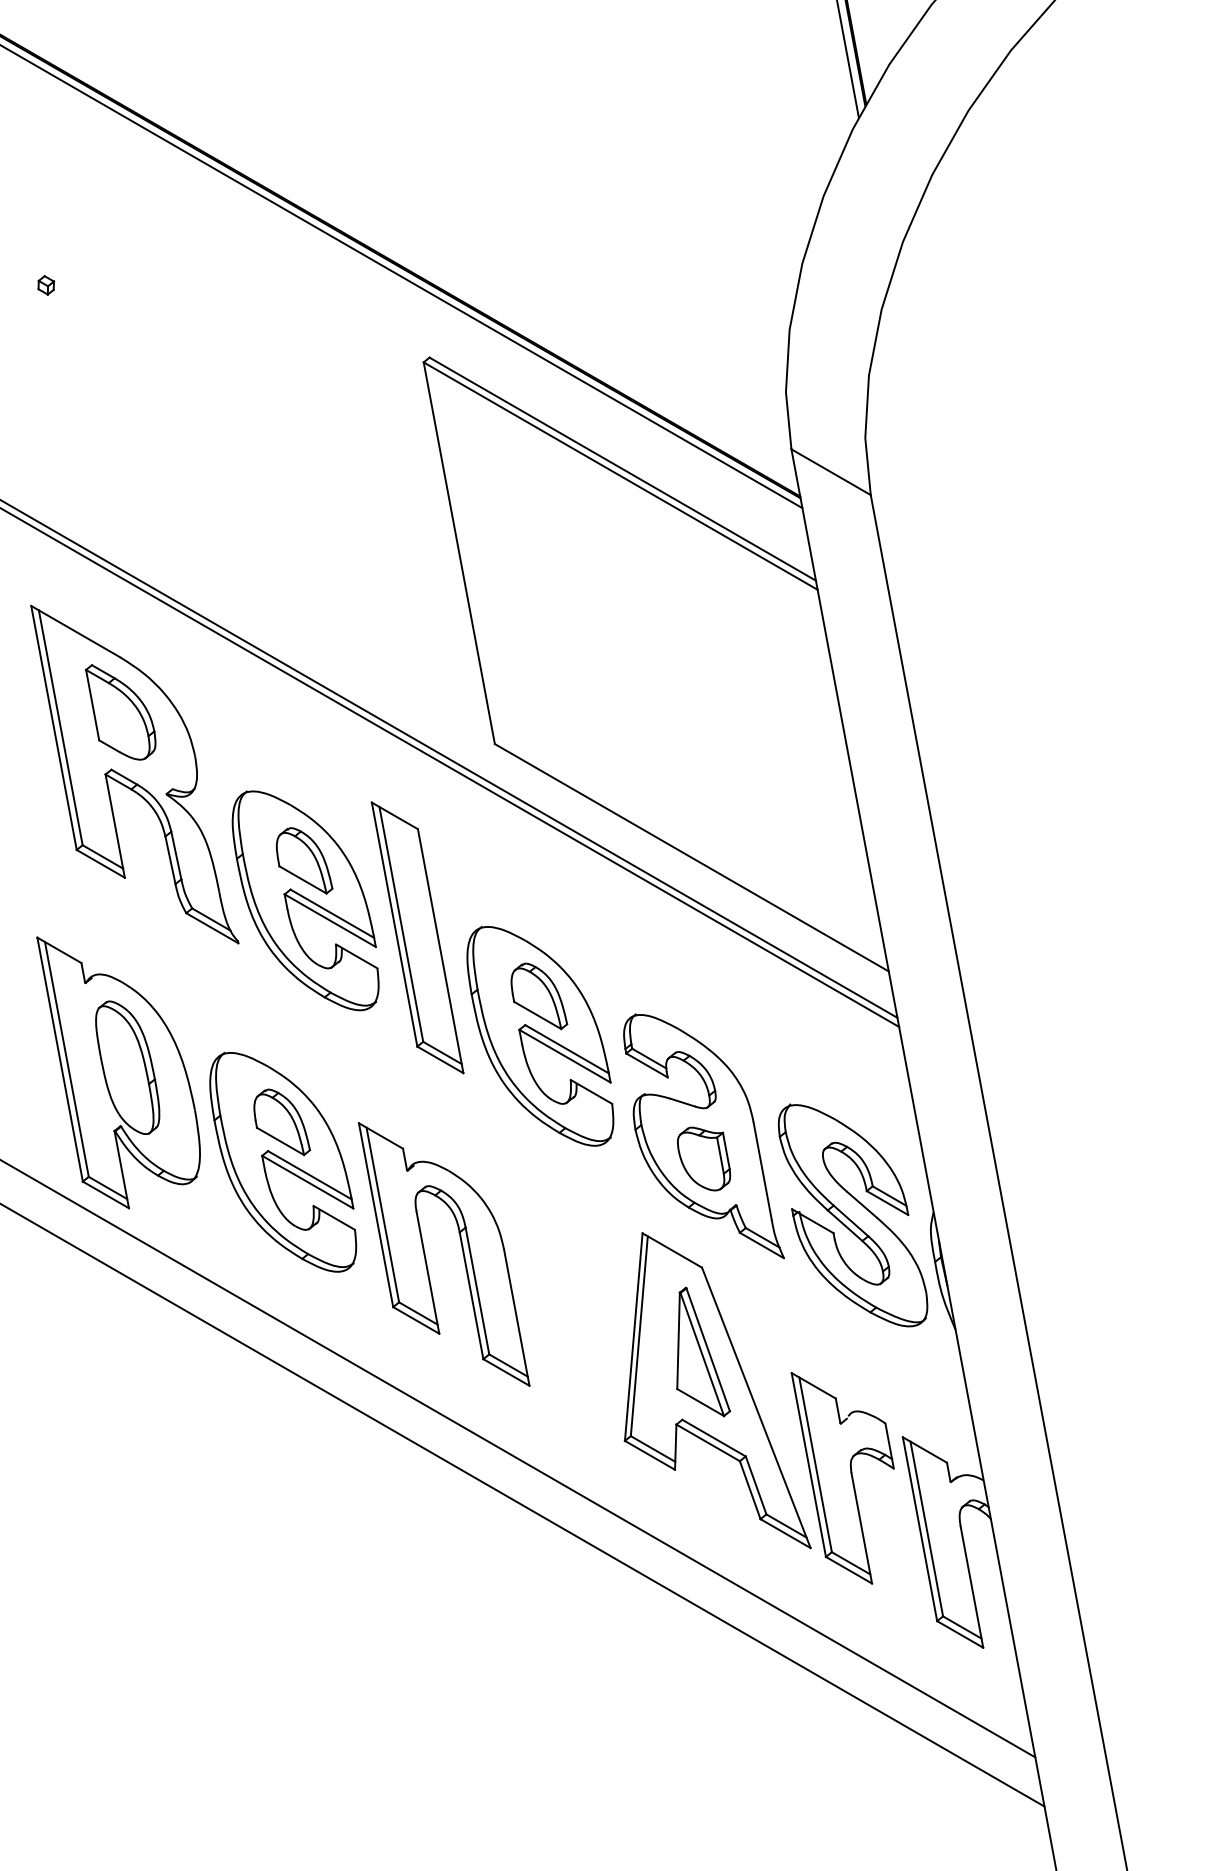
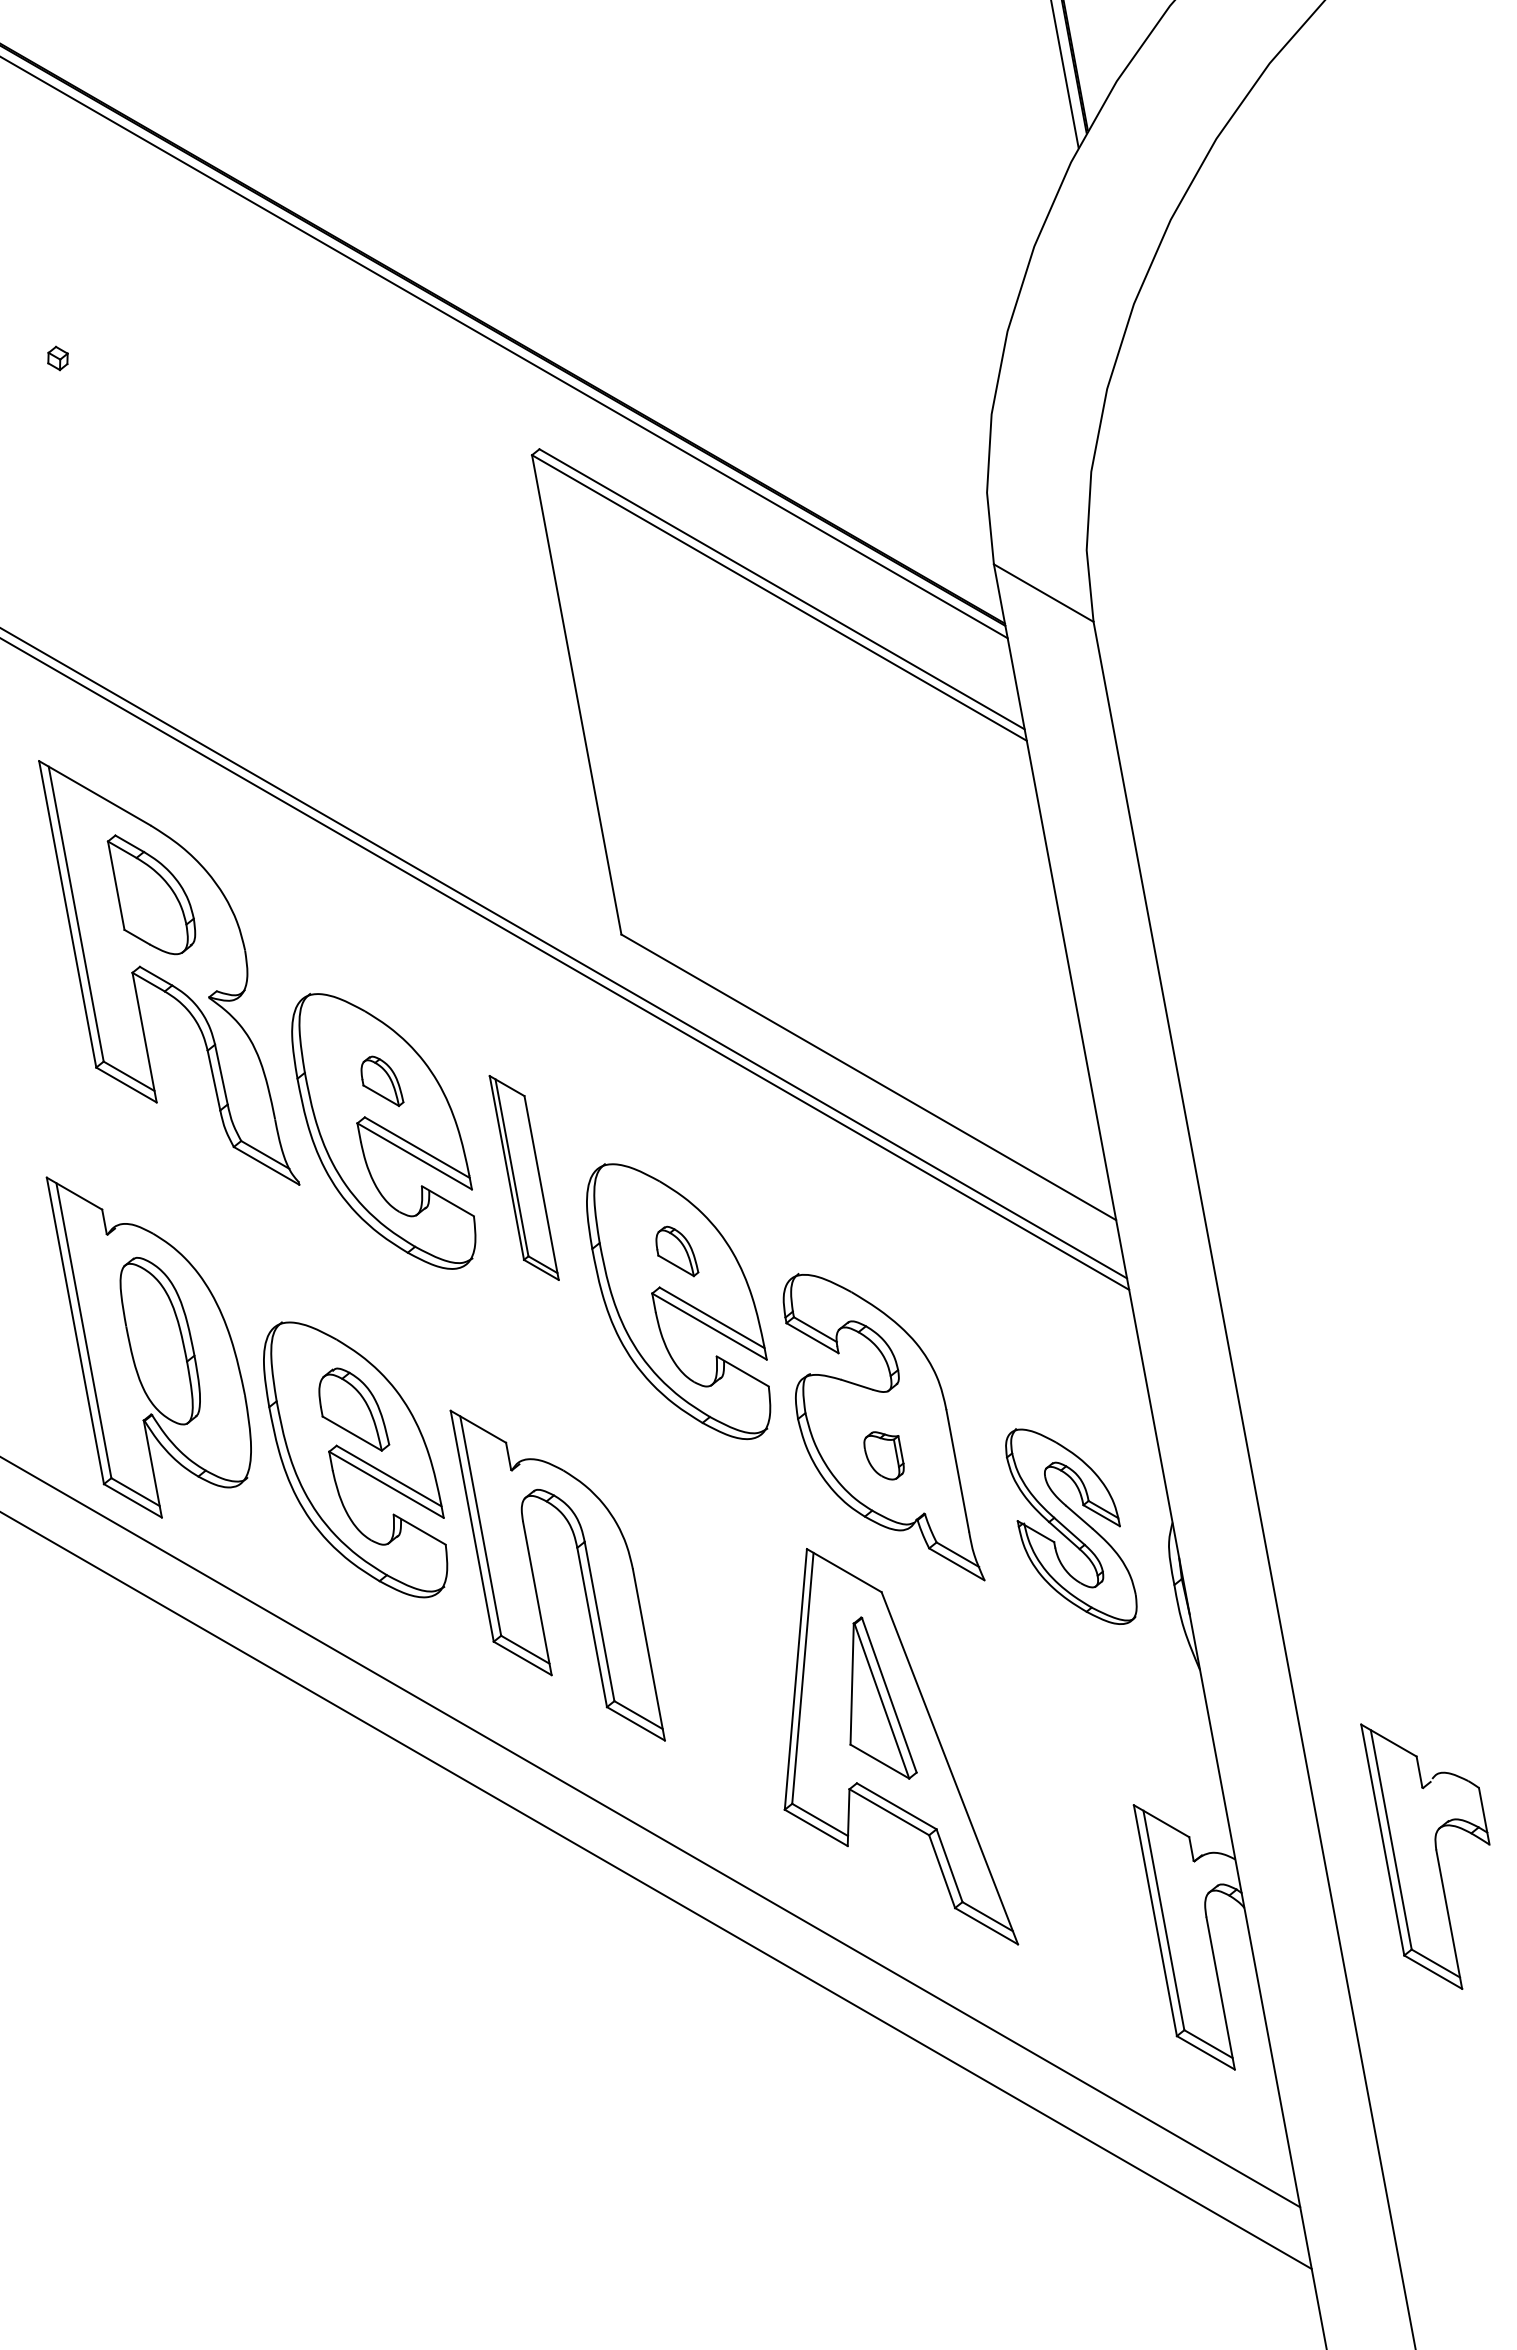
part: (304, 861) -> (382, 1081), size x0.6
part: (416, 937) -> (523, 1177), size x0.6
part: (539, 996) -> (677, 1251), size x0.6
part: (703, 1158) -> (883, 1455), size x0.6
part: (853, 1215) -> (1071, 1526), size x0.7
part: (850, 1474) -> (1435, 1852), moved

